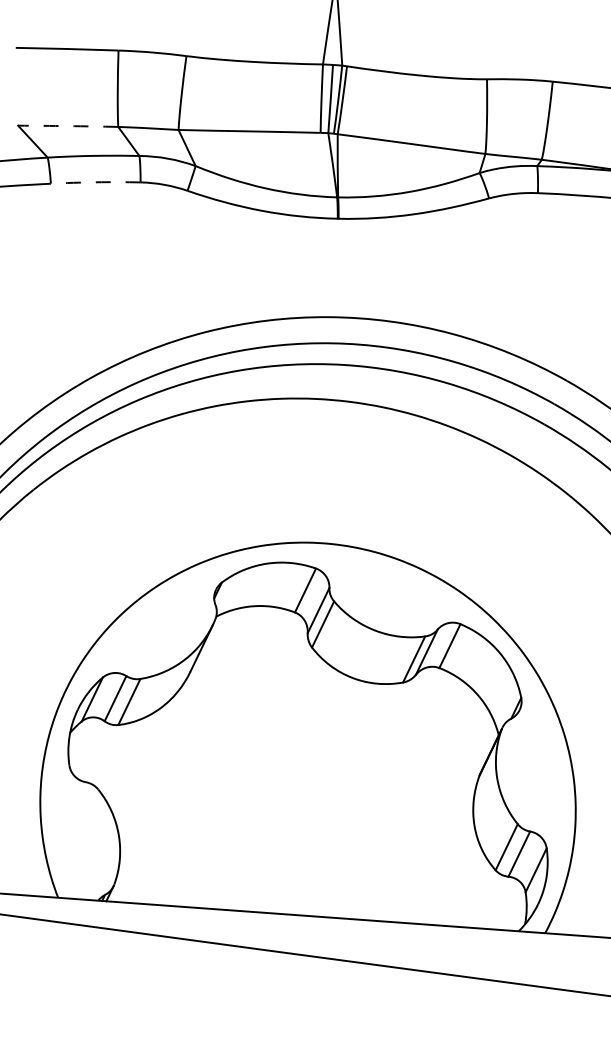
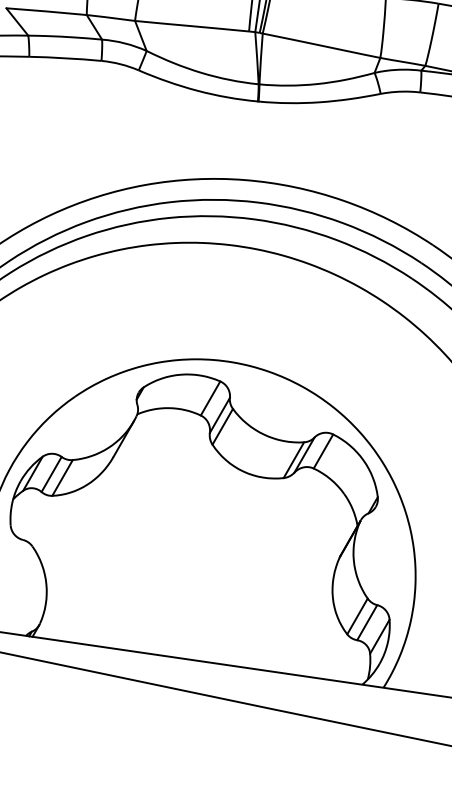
arc: (68, 126) -> (46, 11), dashed -> solid
arc: (95, 182) -> (65, 58), dashed -> solid

